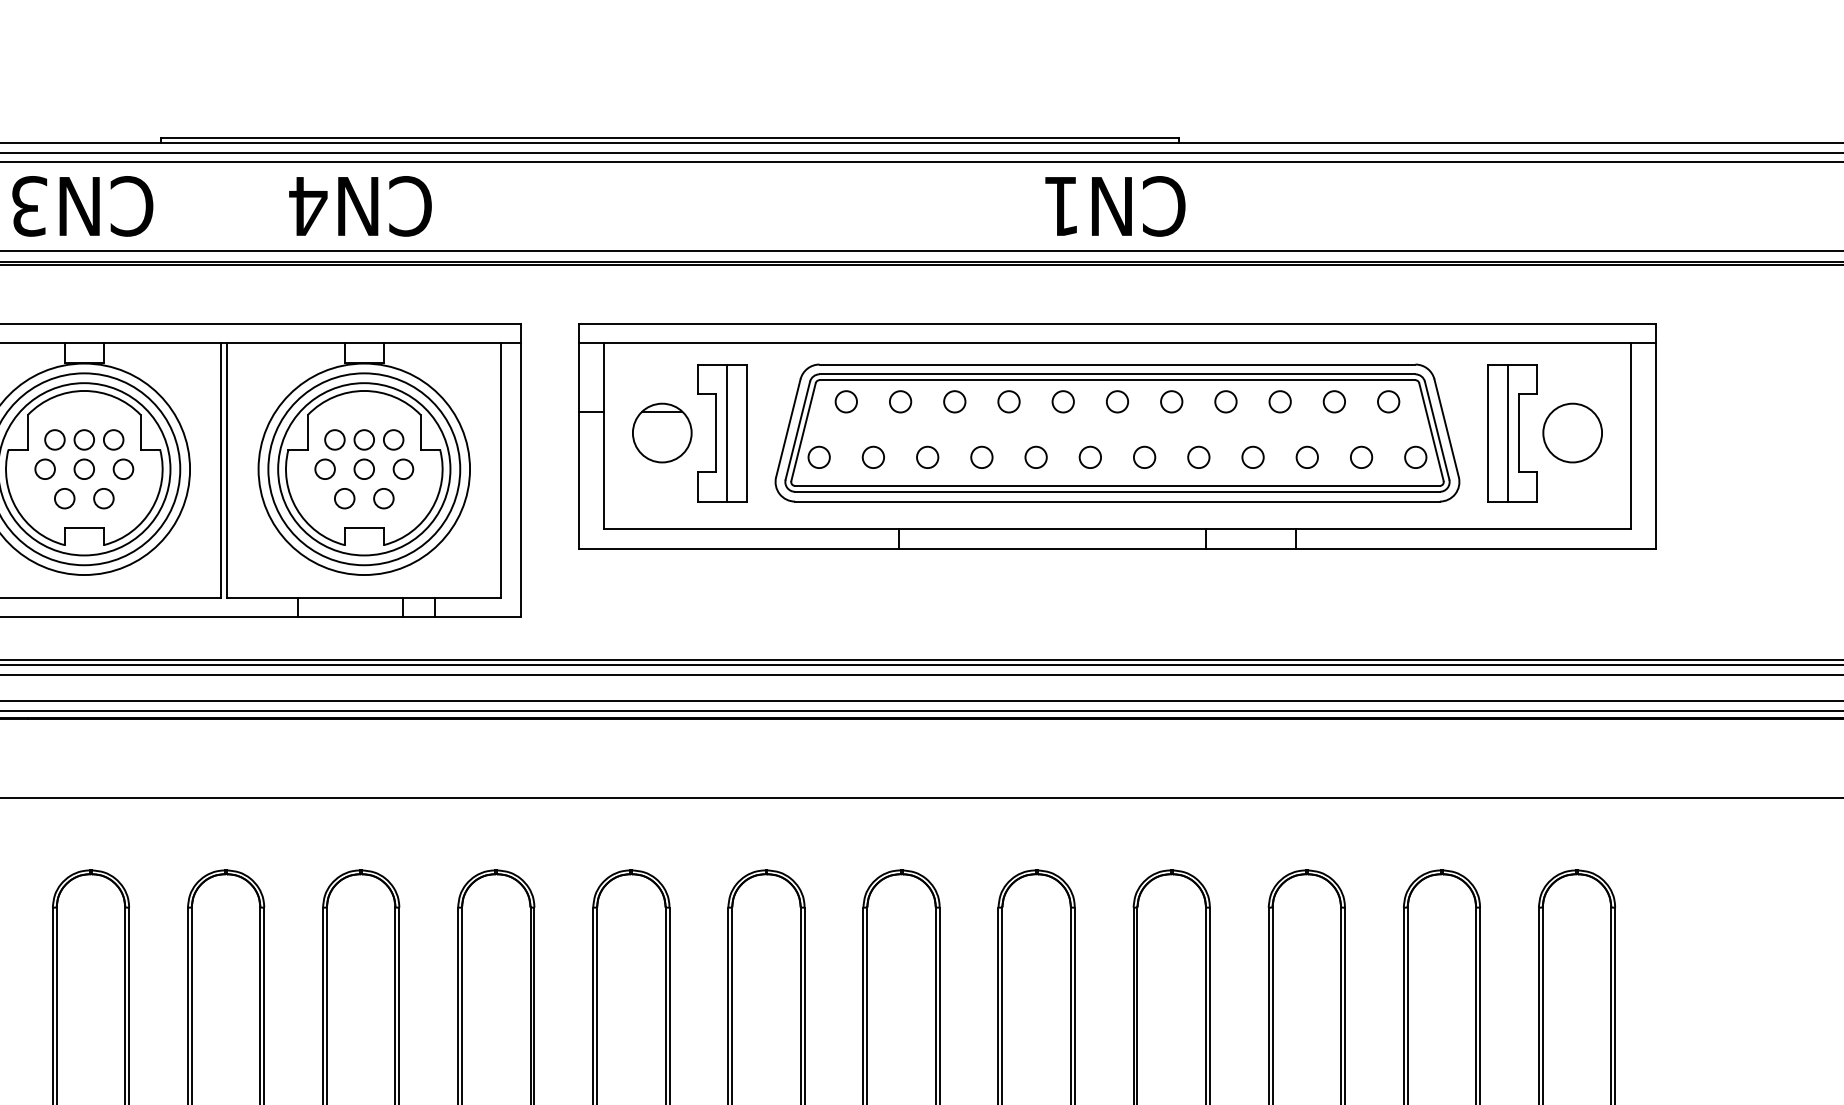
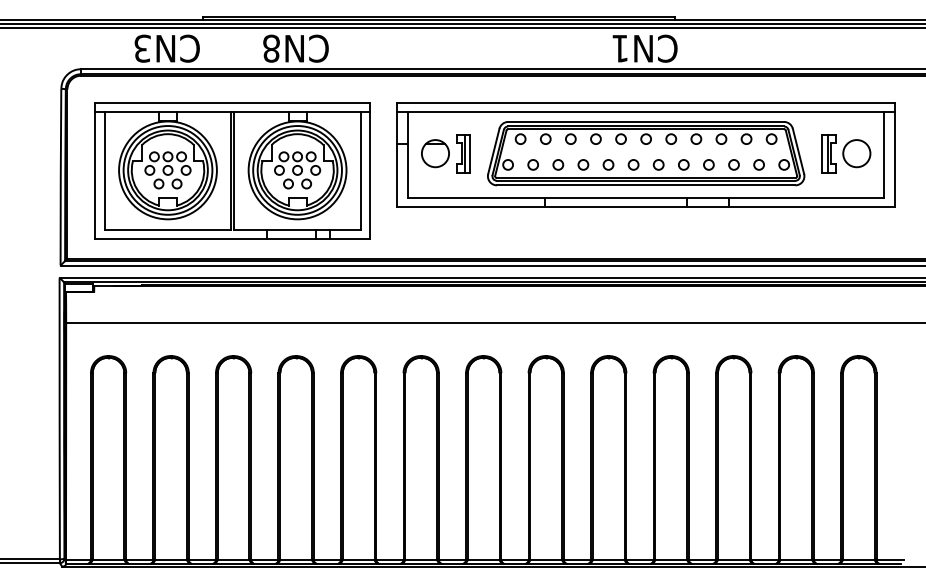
text: (307, 205) -> (271, 48), CN4 -> CN8
part: (722, 432) -> (463, 153), size x0.6
part: (1511, 432) -> (828, 153), size x0.6

